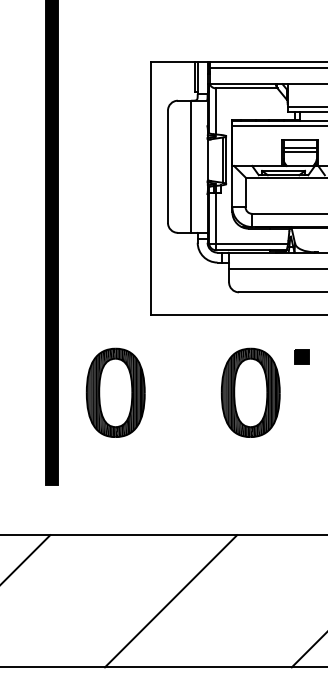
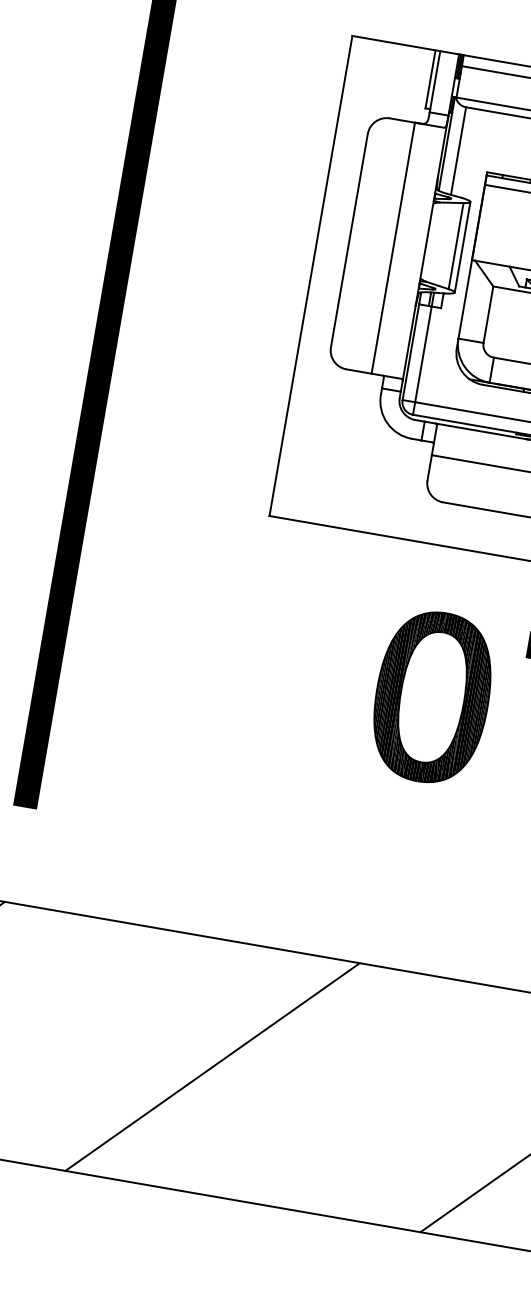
part: (115, 392) -> (175, 652), removed

